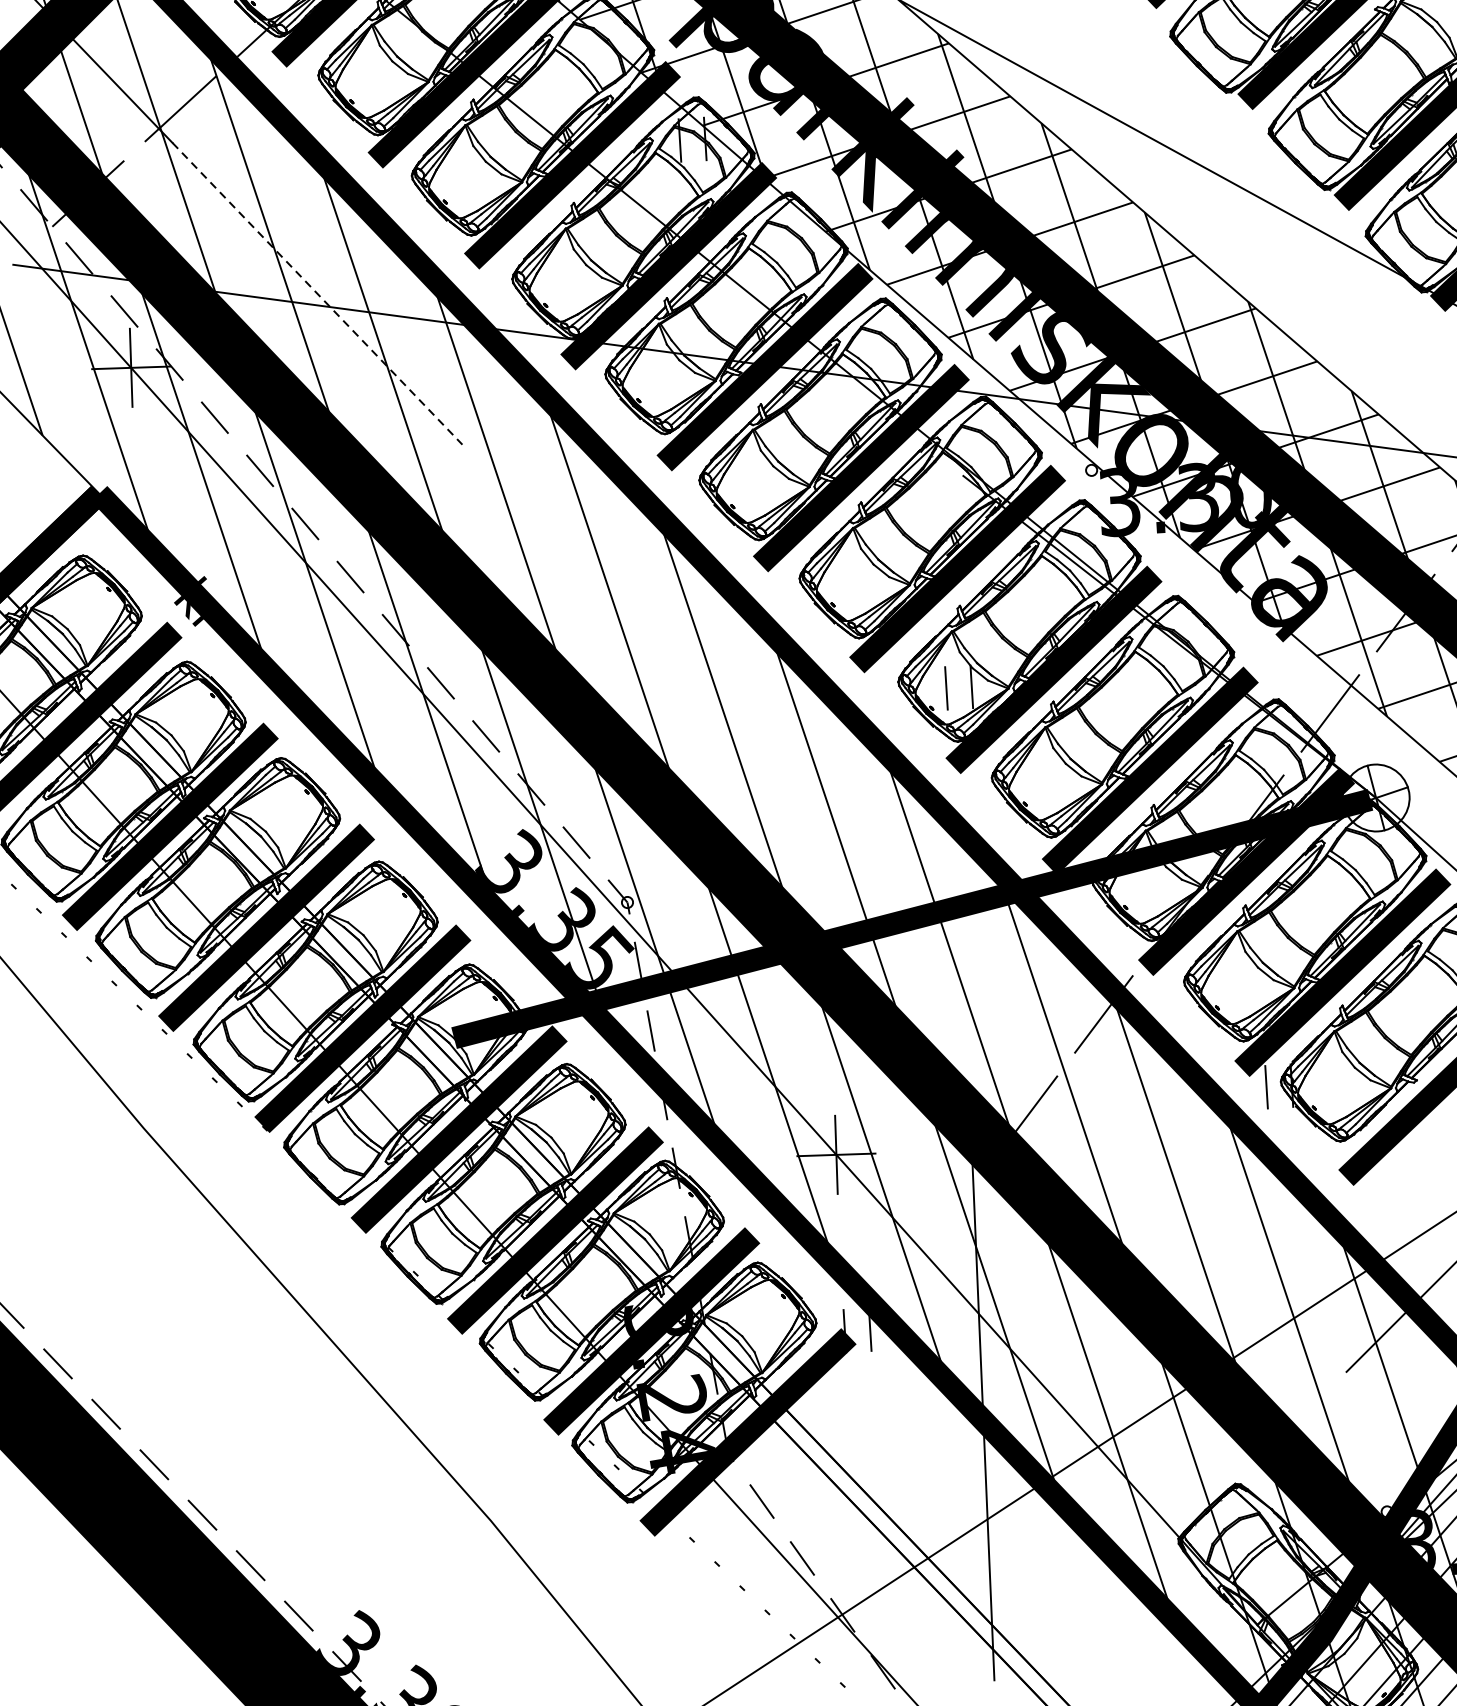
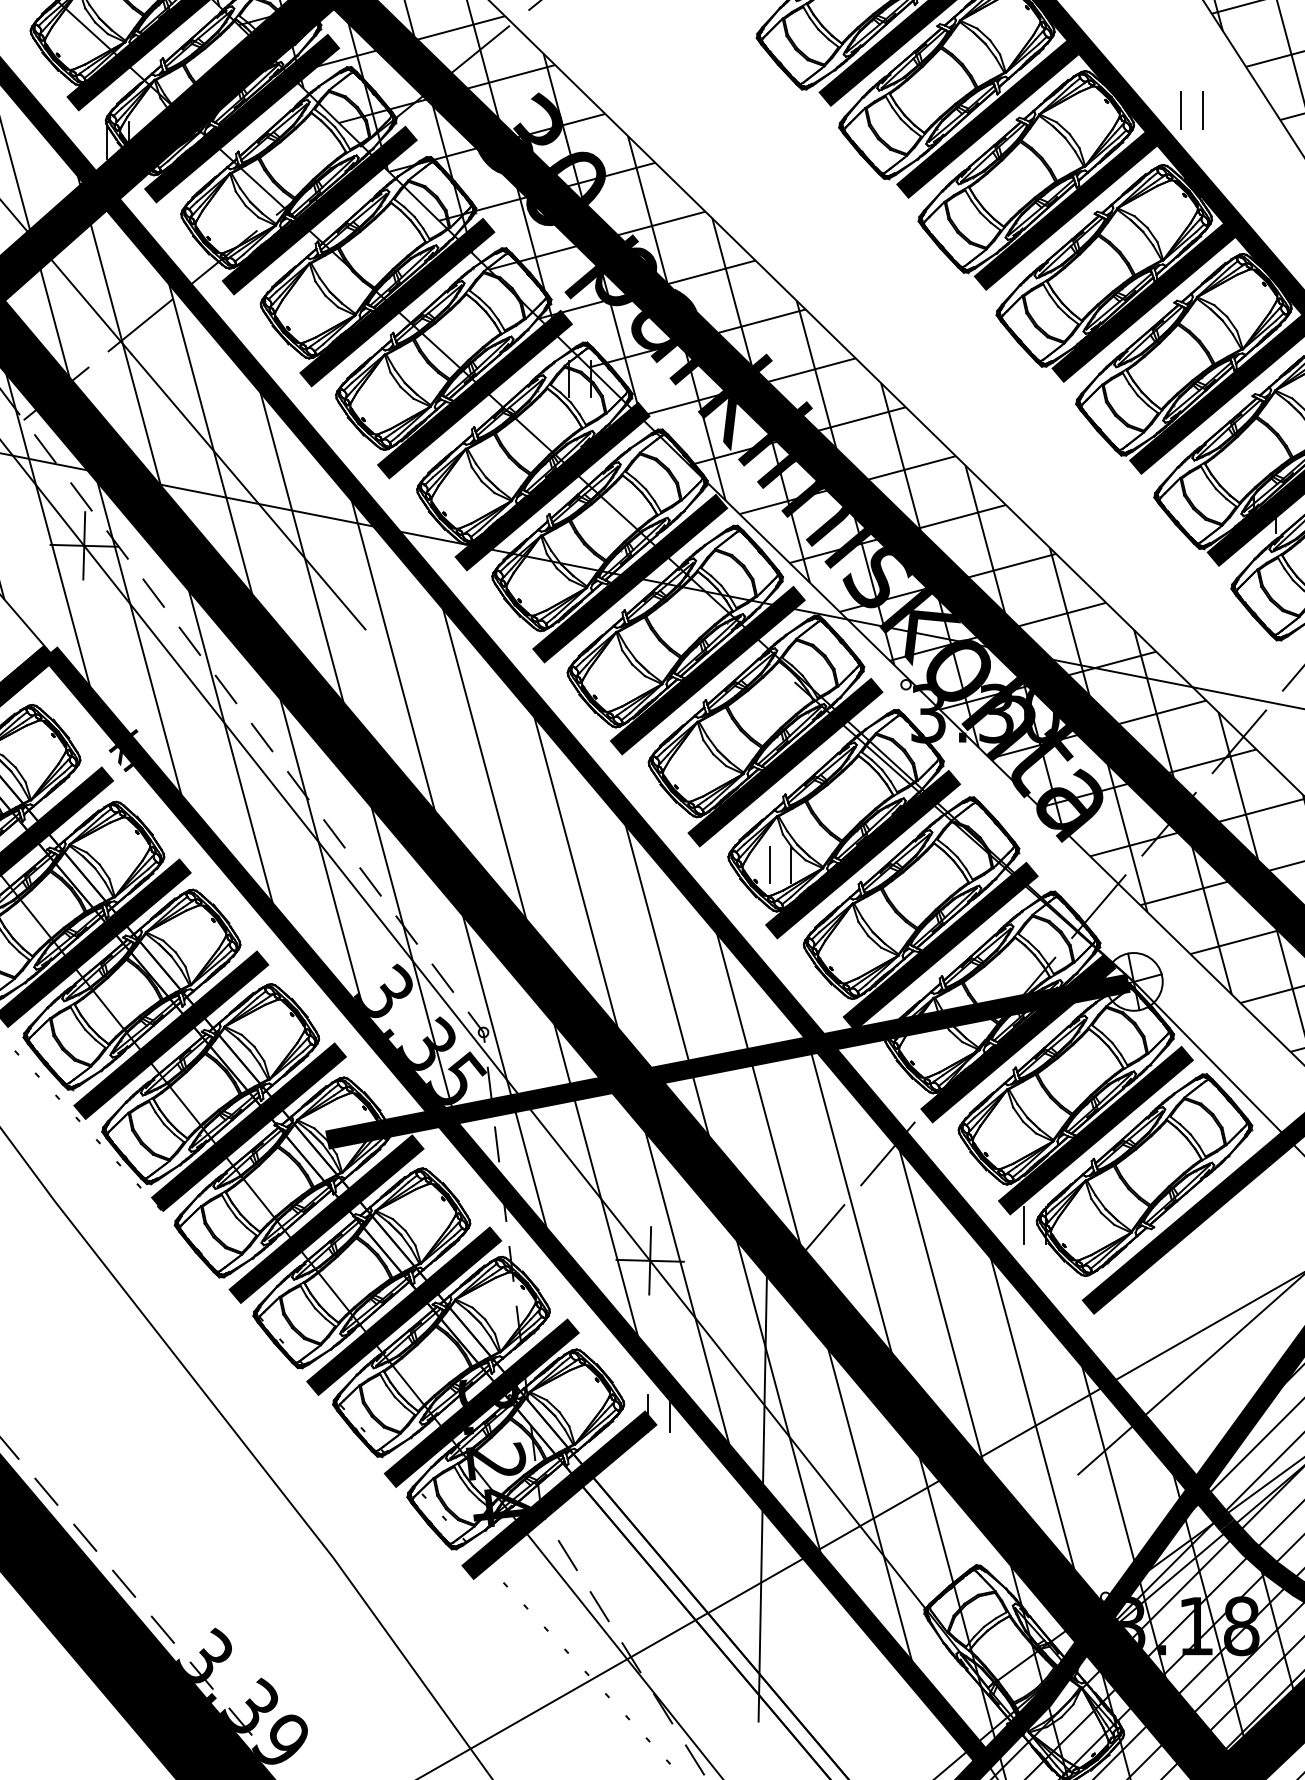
line: (317, 293) -> (248, 491), dashed -> solid

